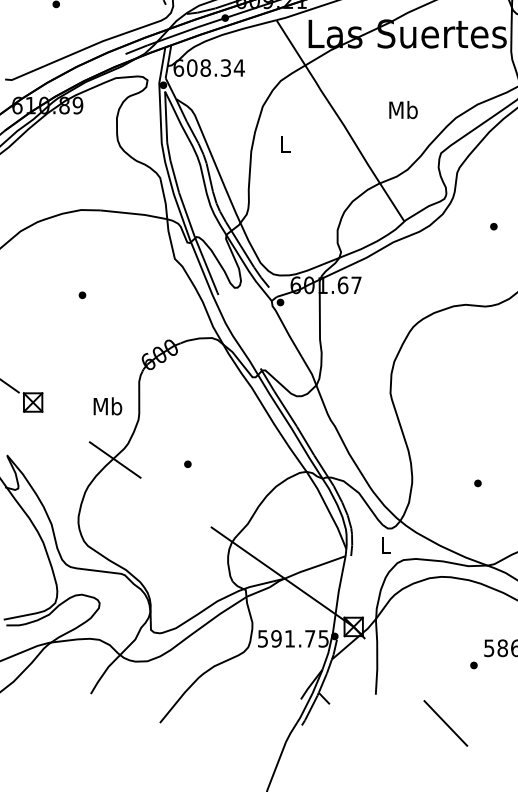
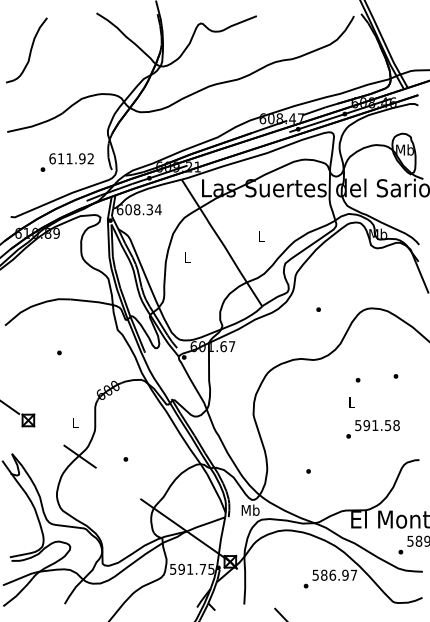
text: (403, 108) -> (261, 235), Mb -> L
text: (107, 405) -> (75, 422), Mb -> L
text: (385, 543) -> (250, 509), L -> Mb

